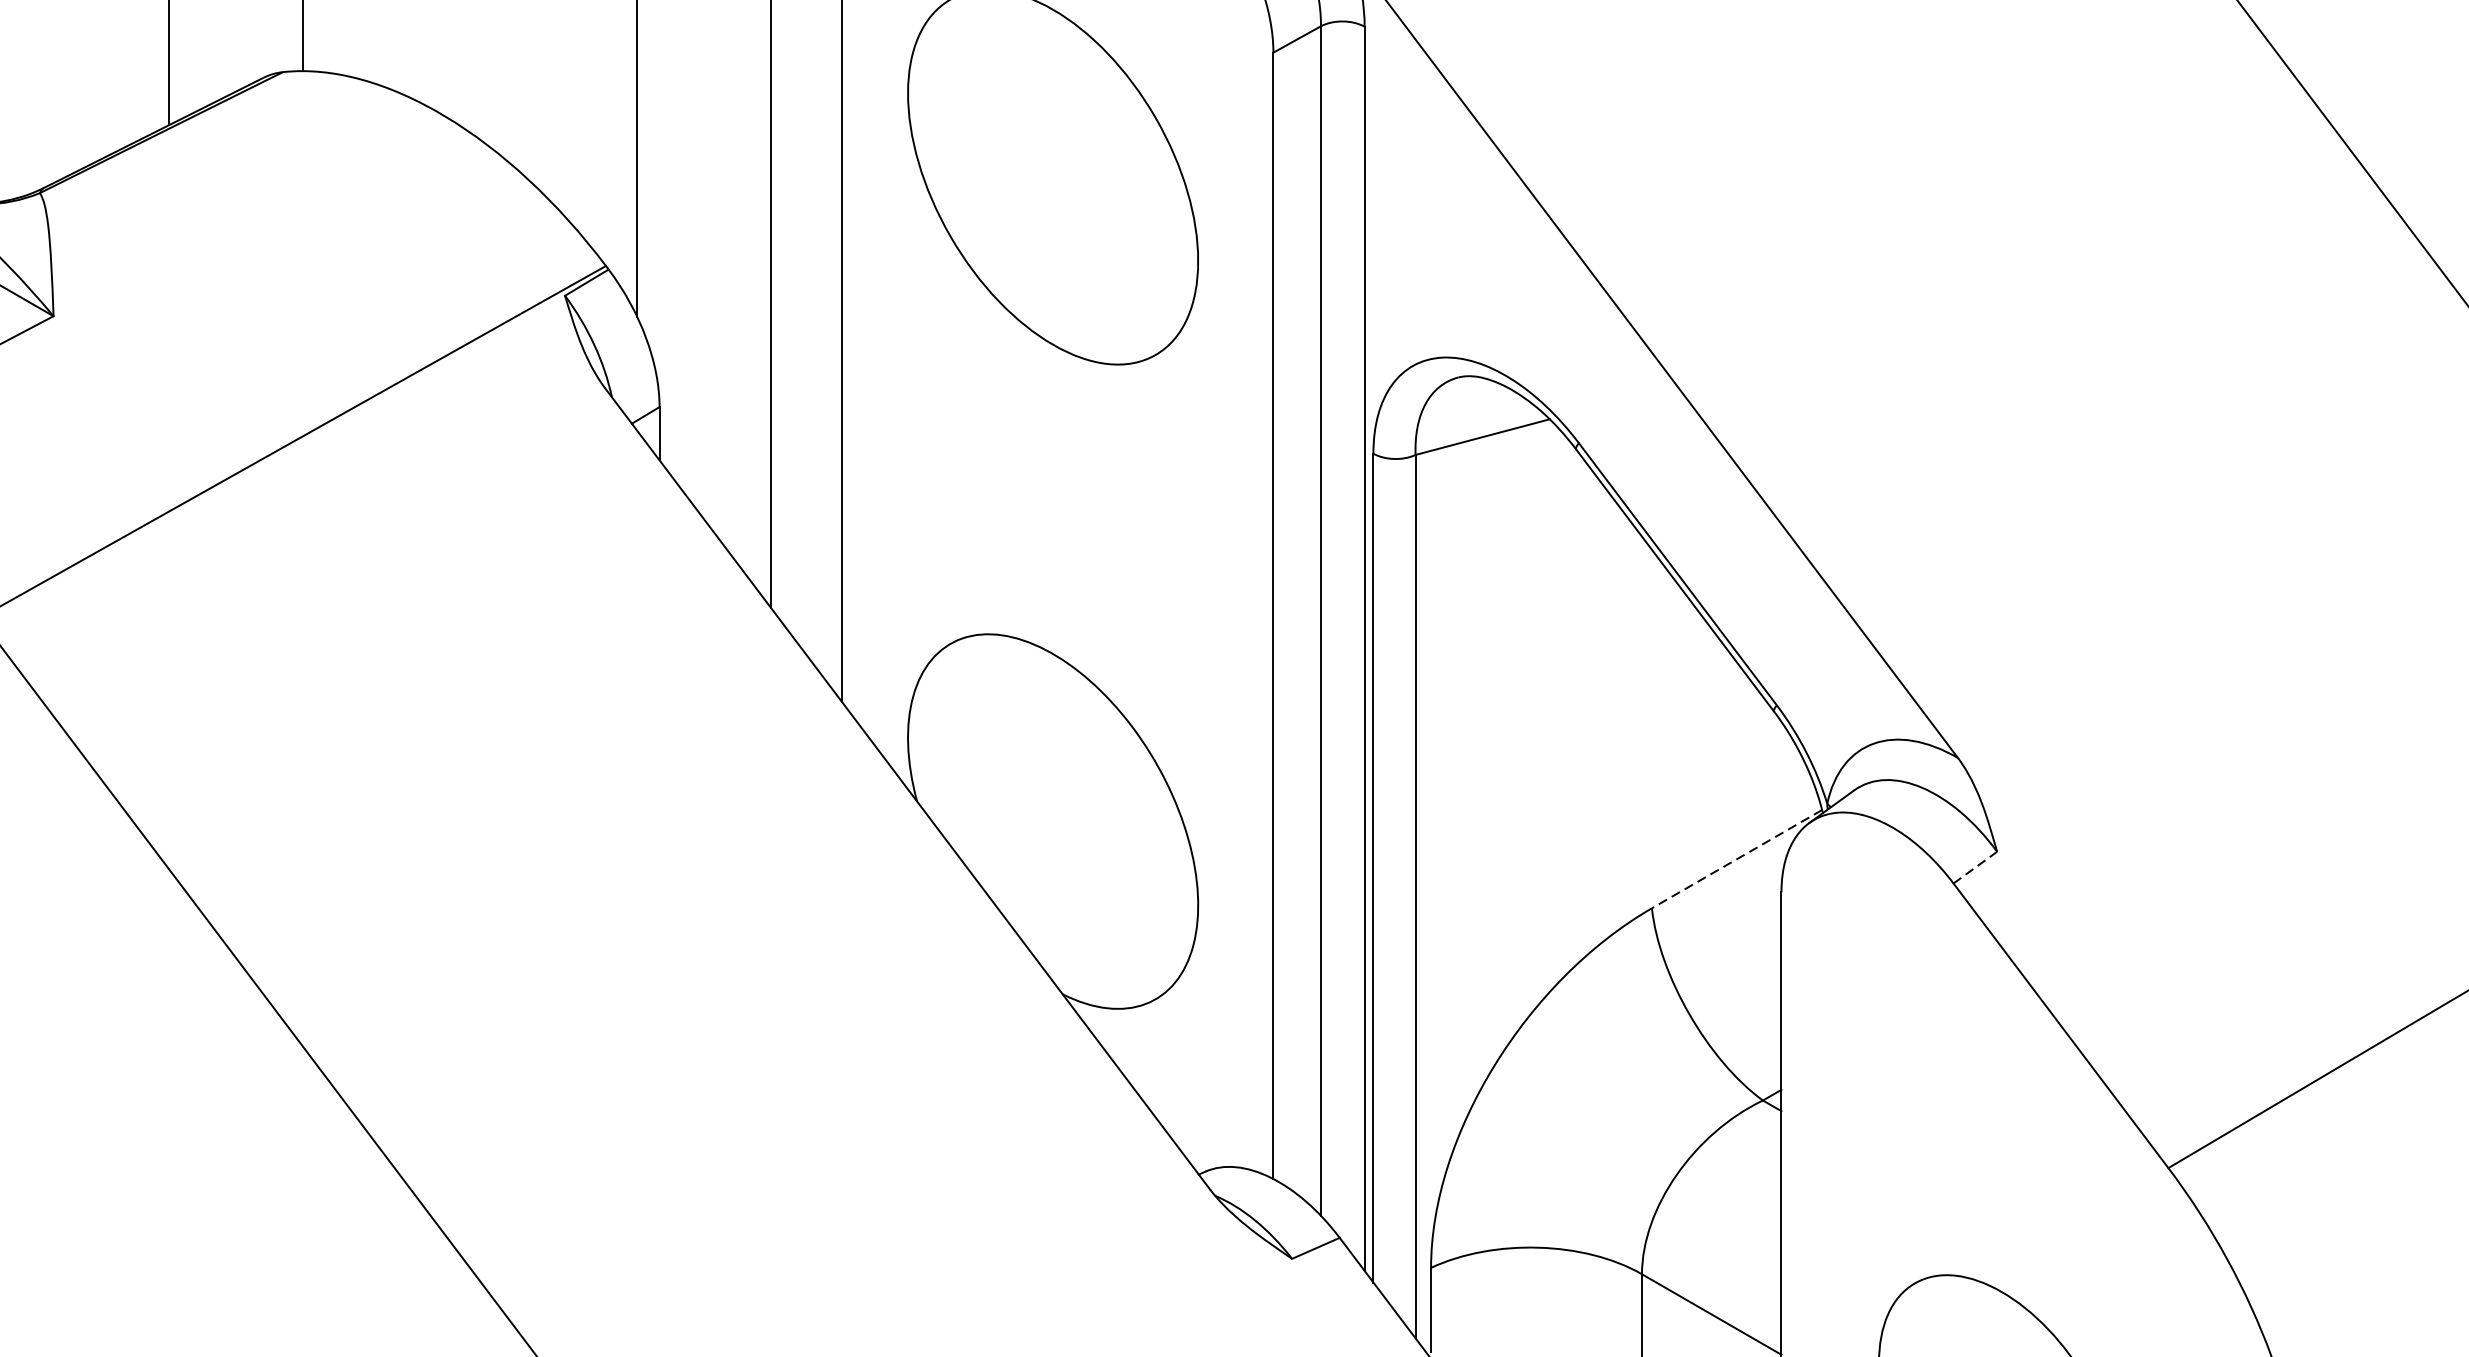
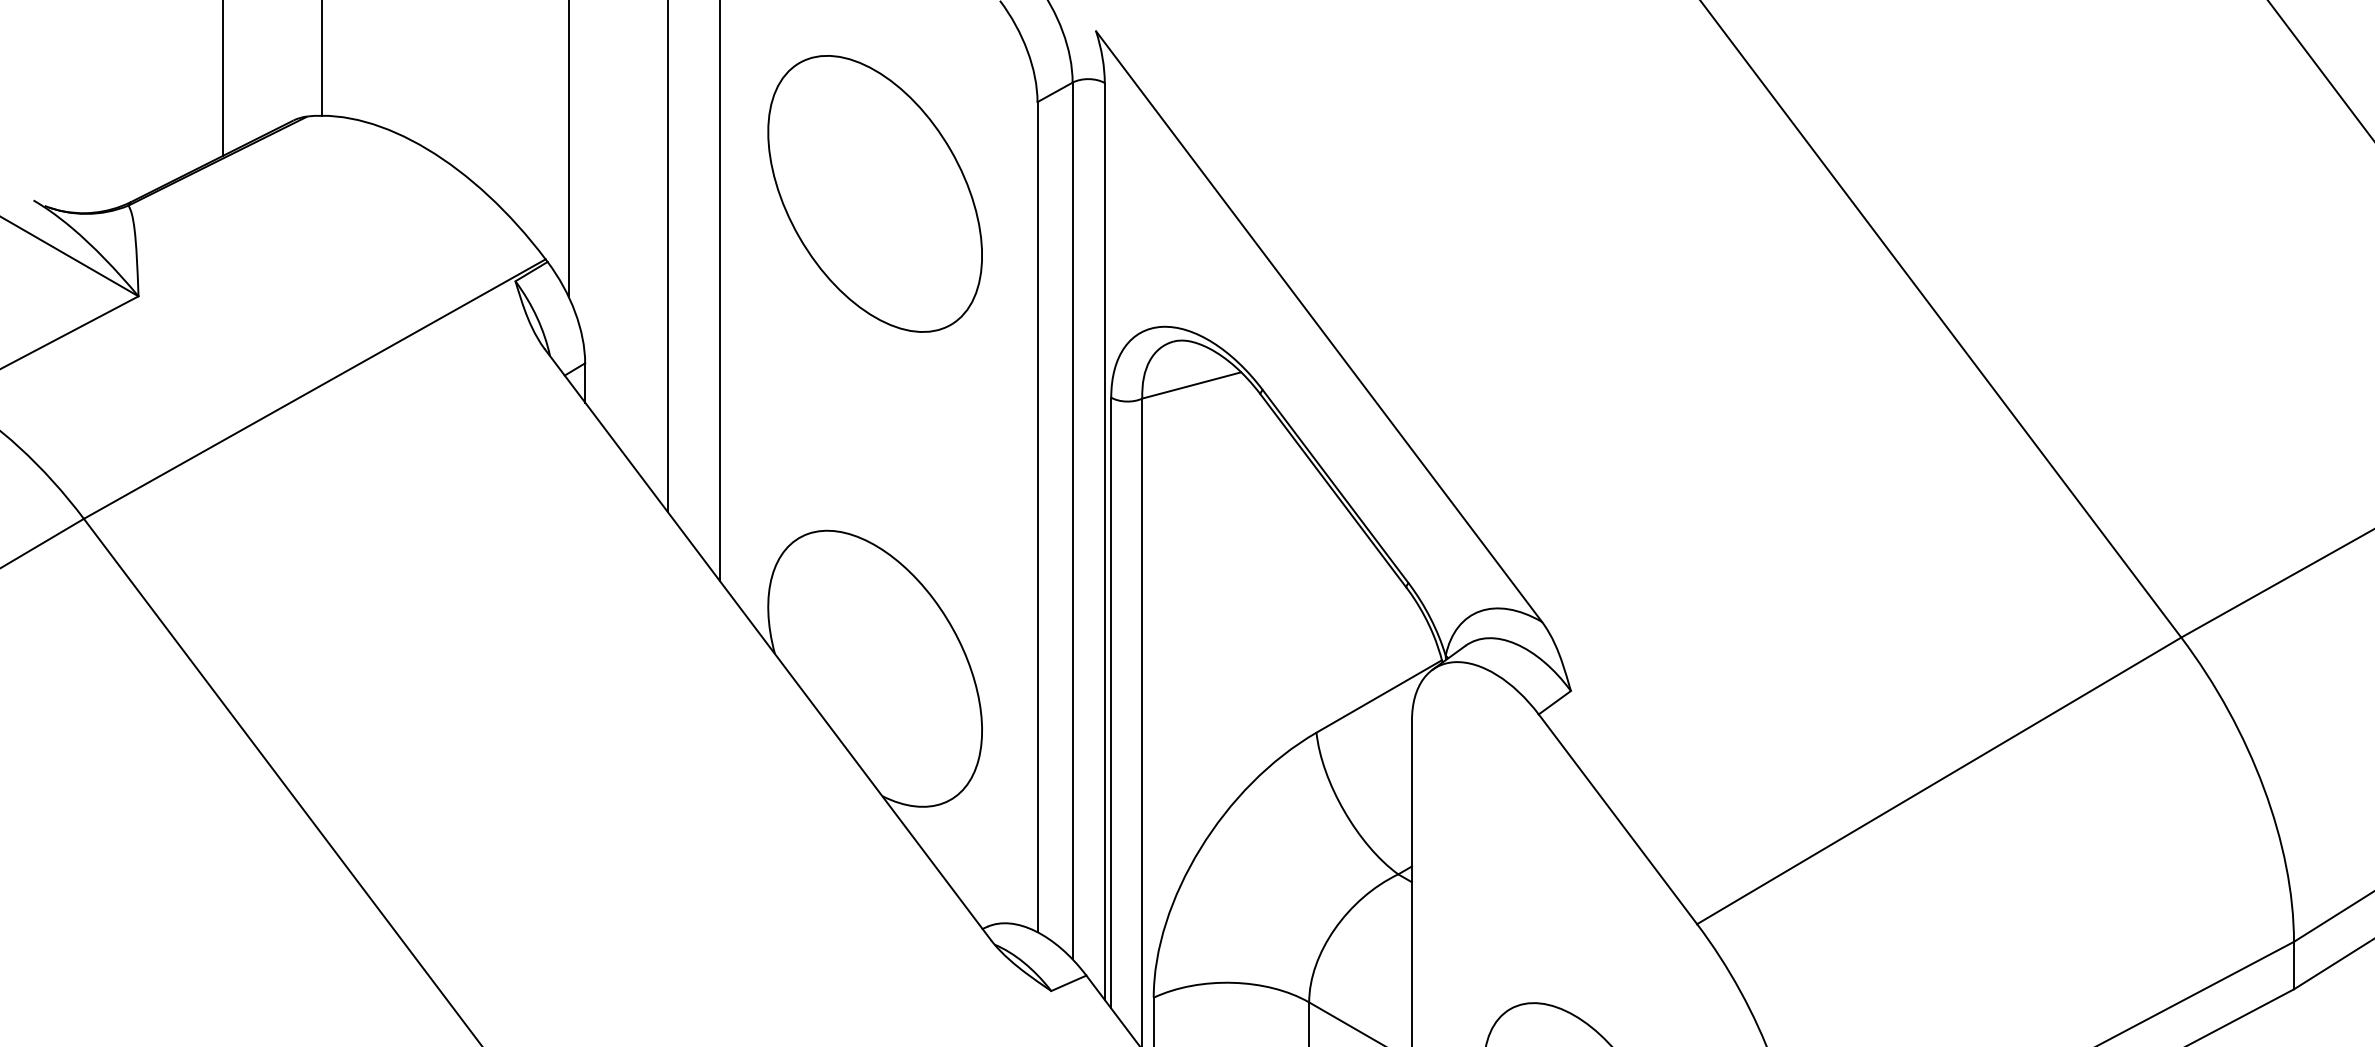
line: (1736, 859) -> (1378, 696), dashed -> solid
line: (1974, 867) -> (1554, 702), dashed -> solid

